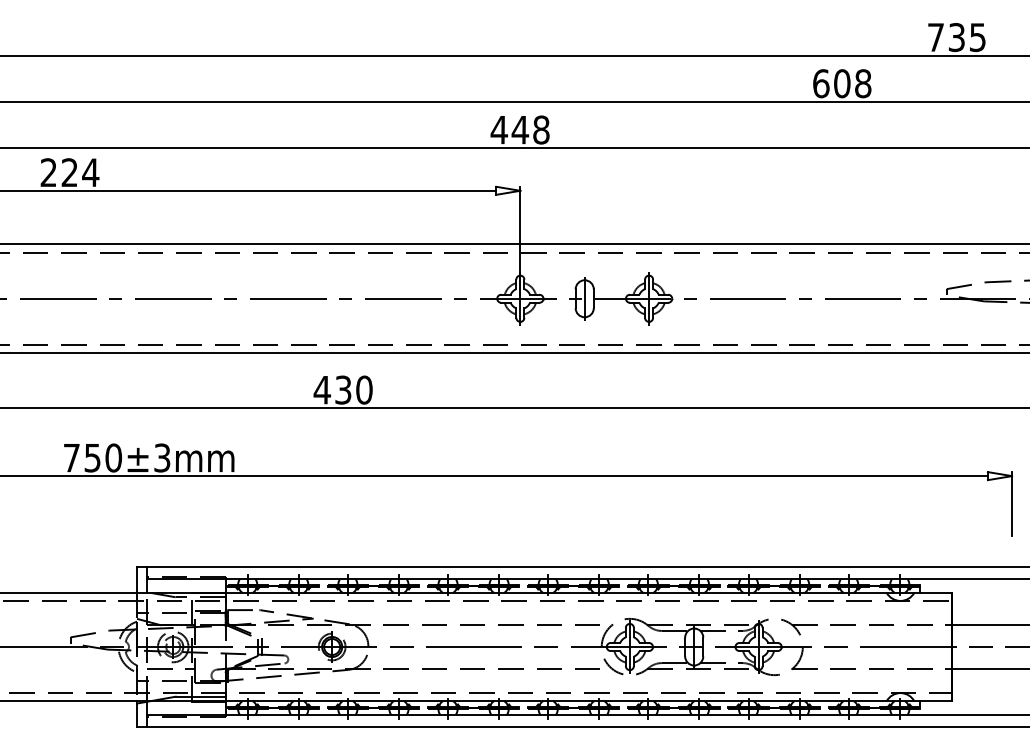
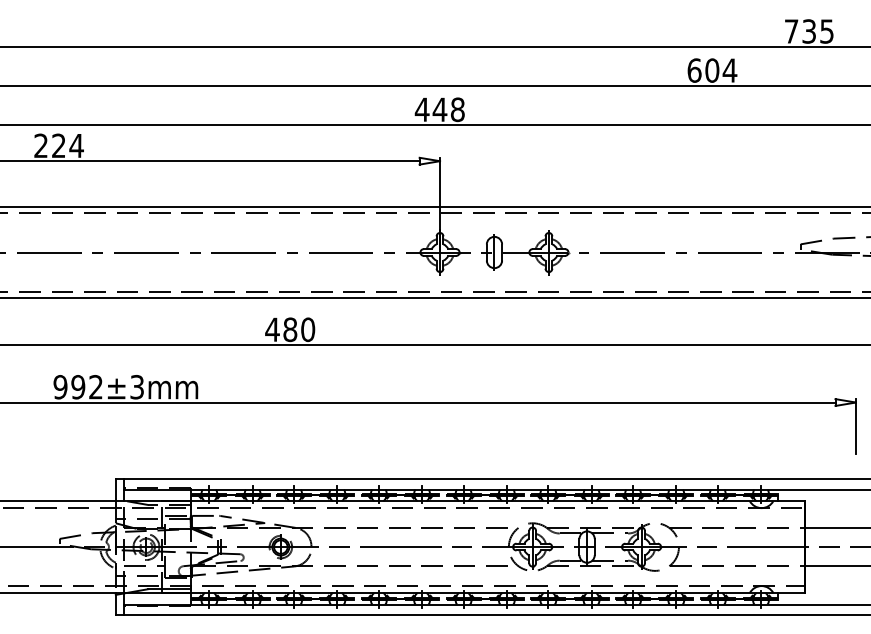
text: (862, 83) -> (729, 70), 608 -> 604
text: (343, 389) -> (290, 329), 430 -> 480
text: (92, 458) -> (78, 387), 750±3mm -> 992±3mm

